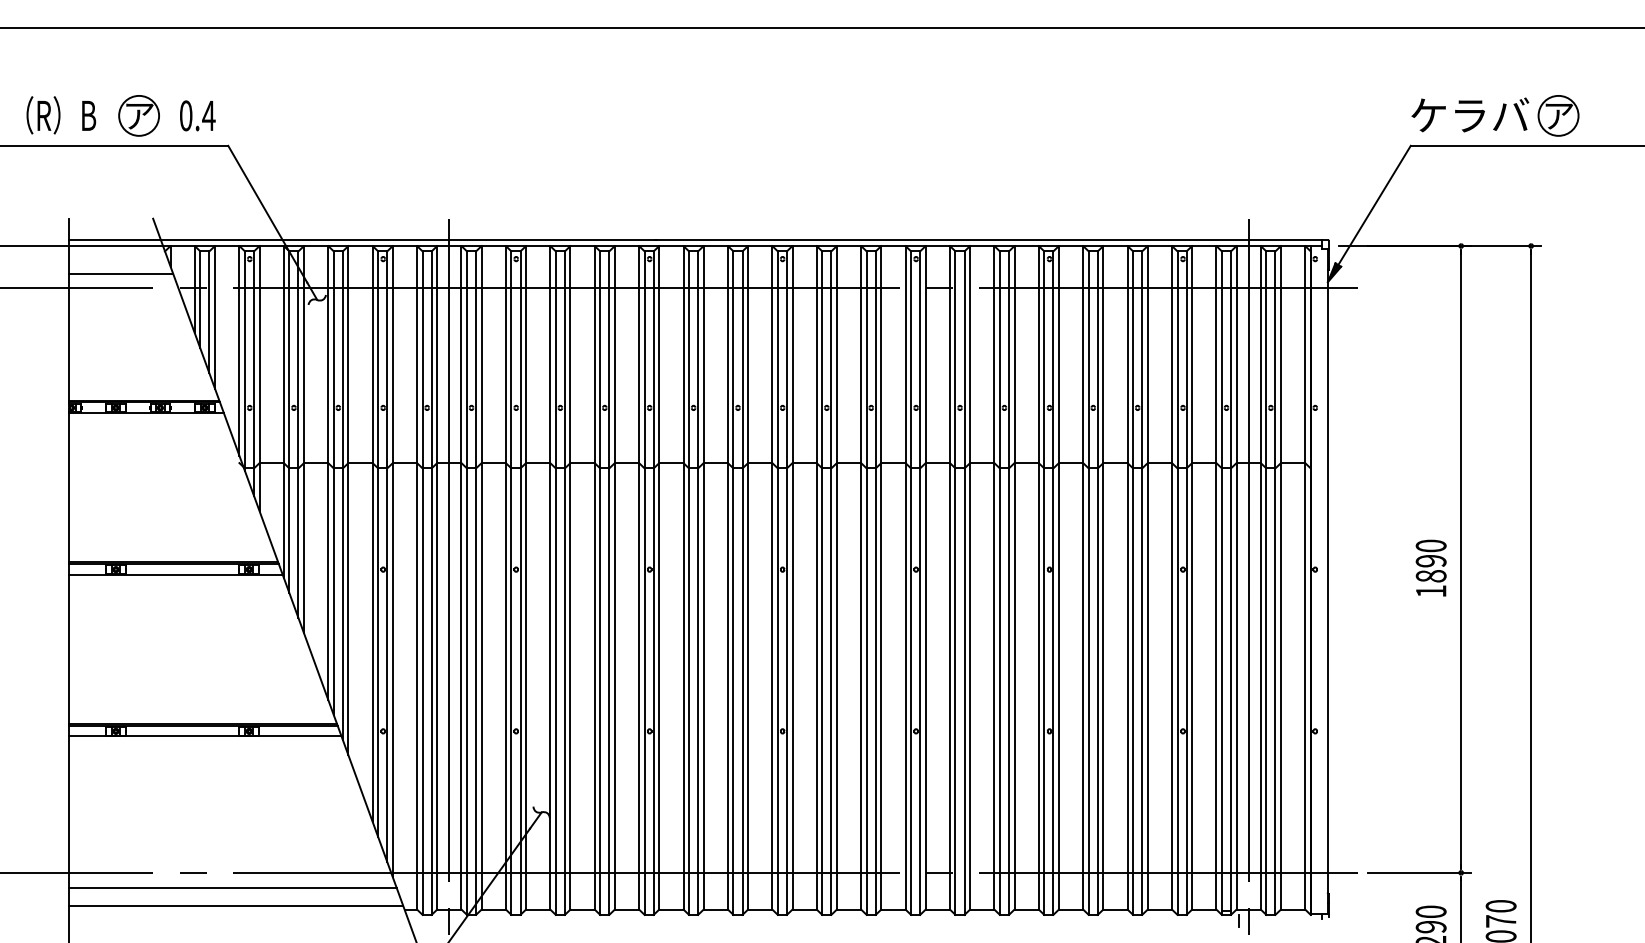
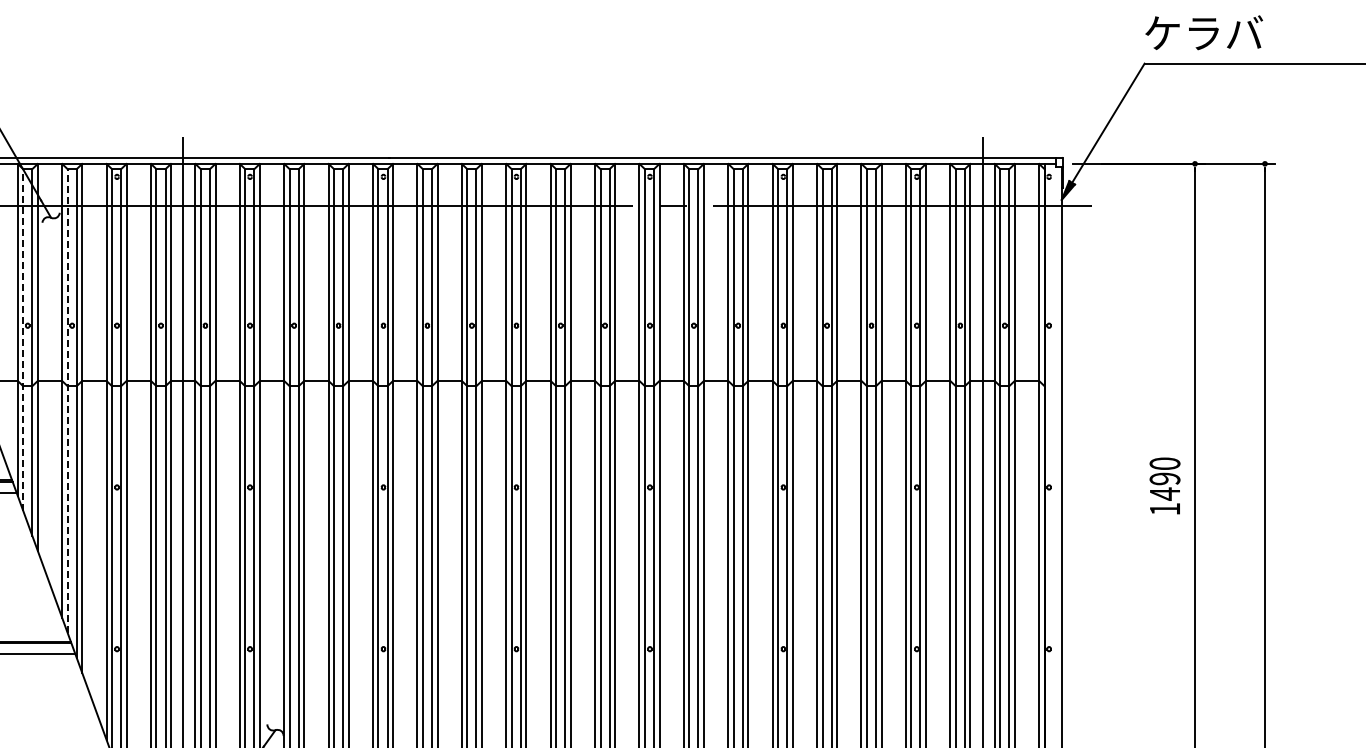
part: (1558, 115) -> (1292, 33), removed
line: (289, 422) -> (23, 340), solid -> dashed
line: (333, 483) -> (67, 401), solid -> dashed
text: (1430, 576) -> (1164, 494), 1890 -> 1490

